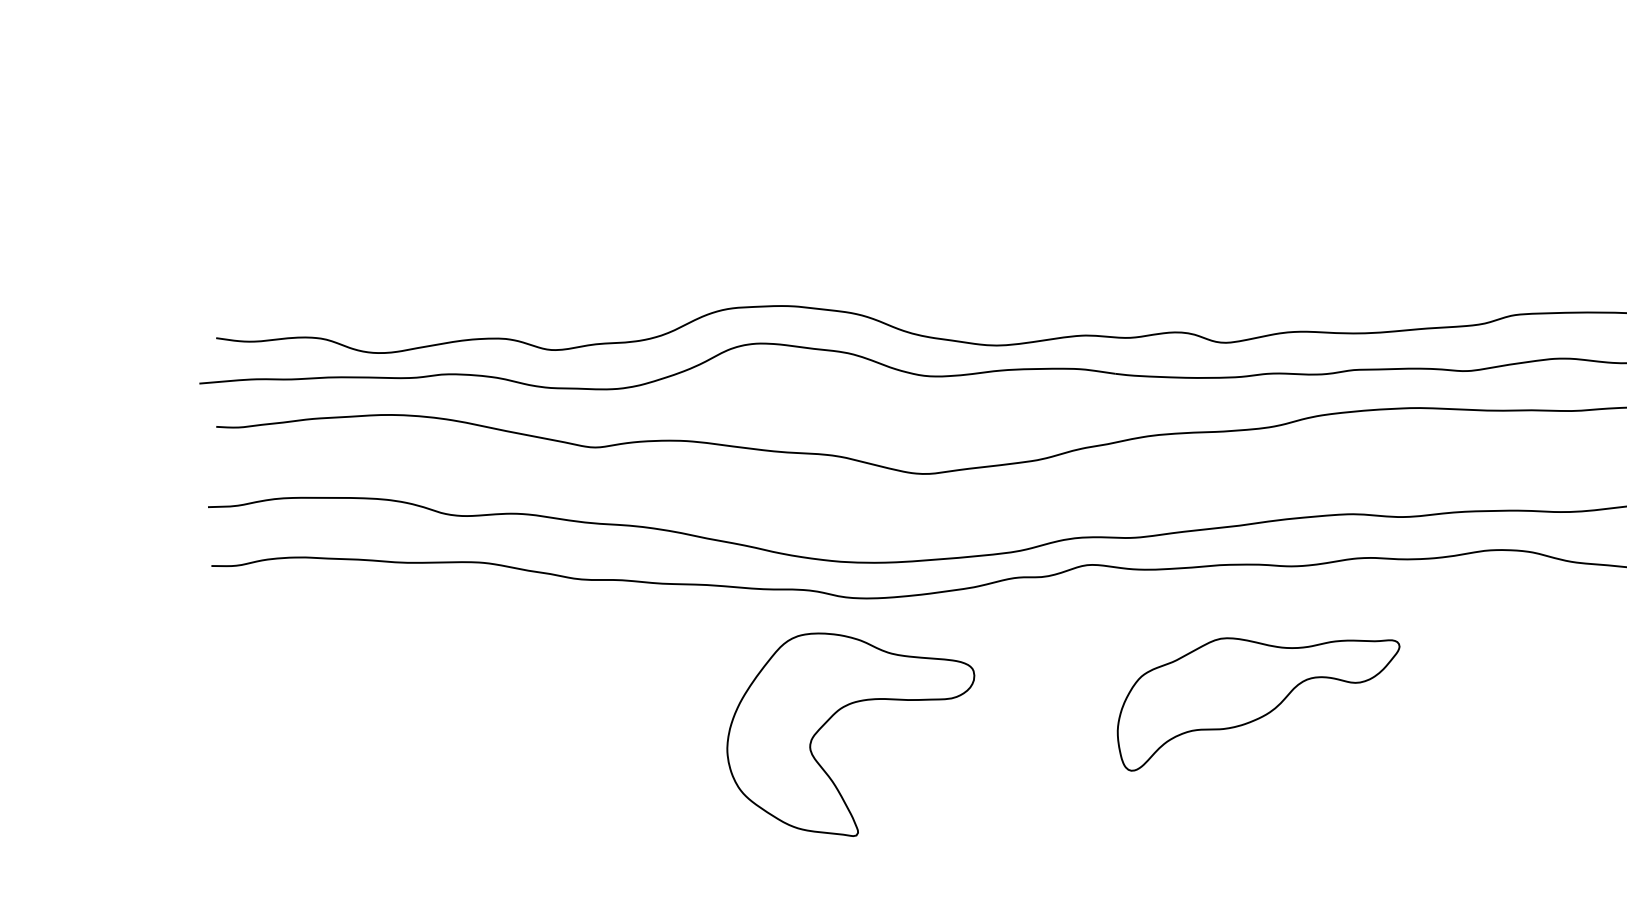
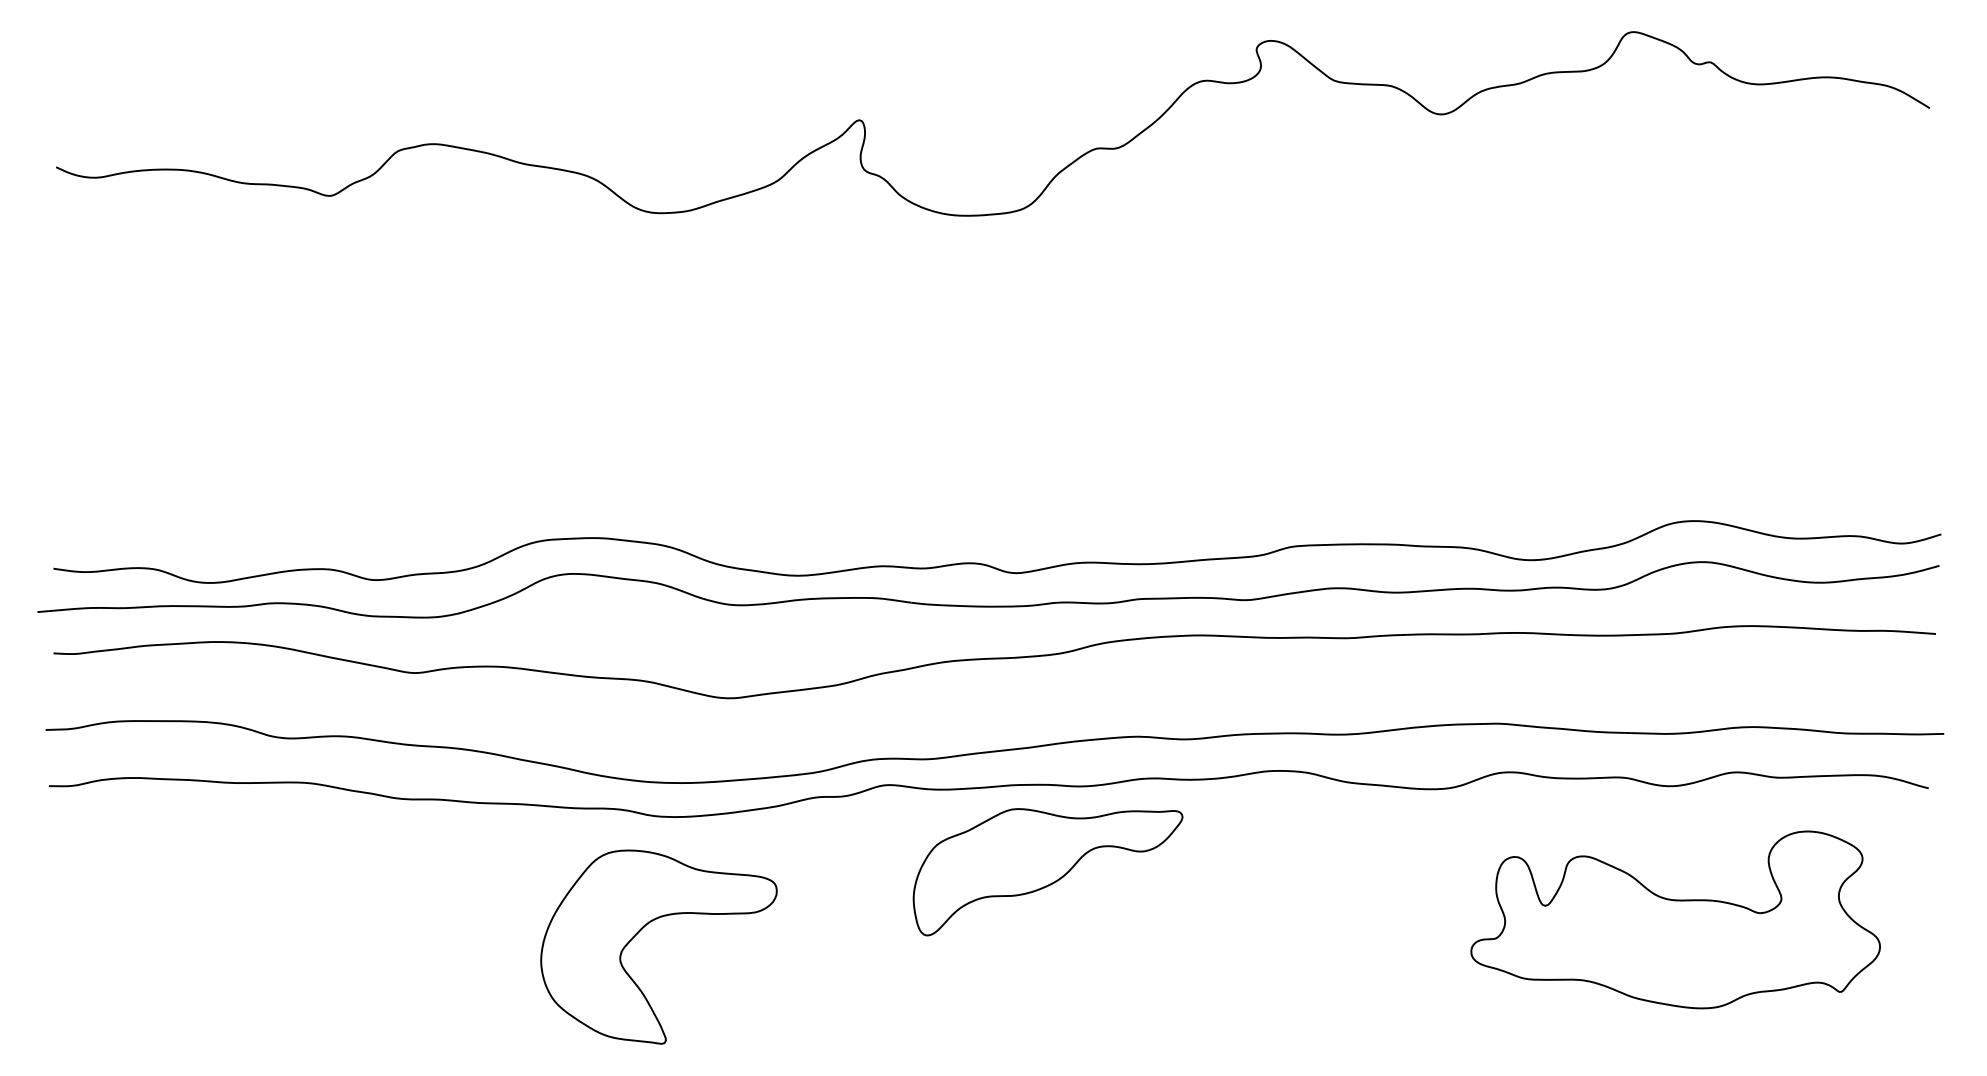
part: (1258, 704) -> (1047, 872), moved

